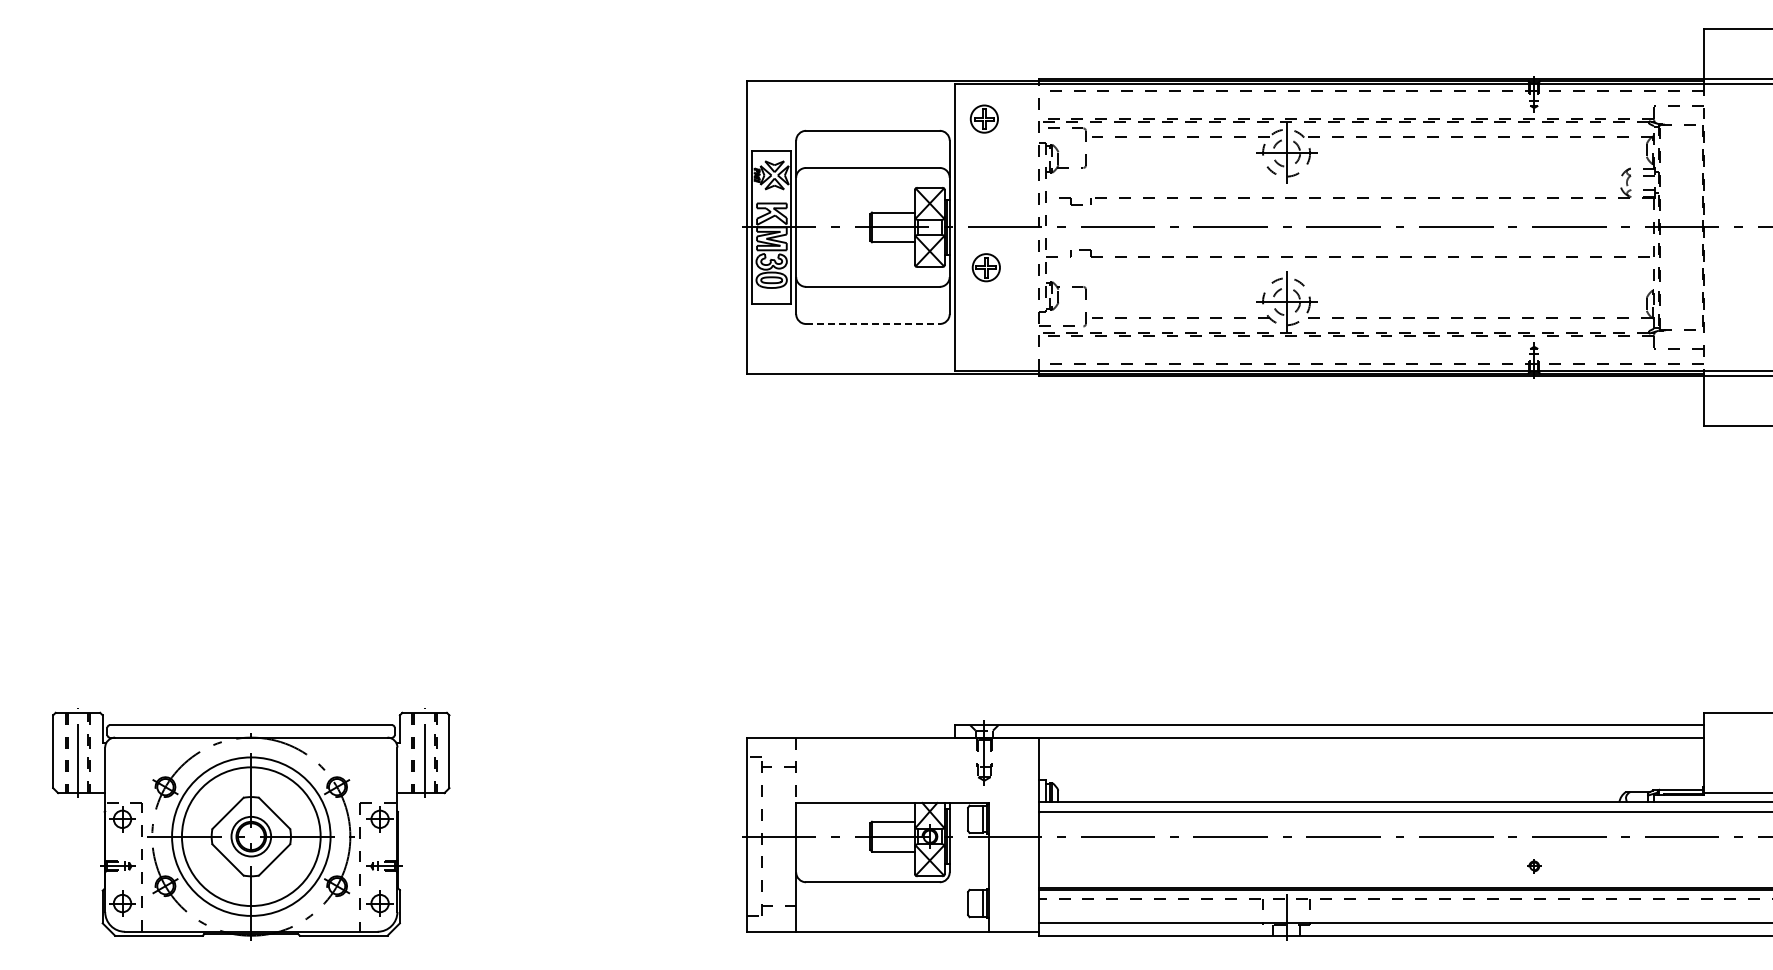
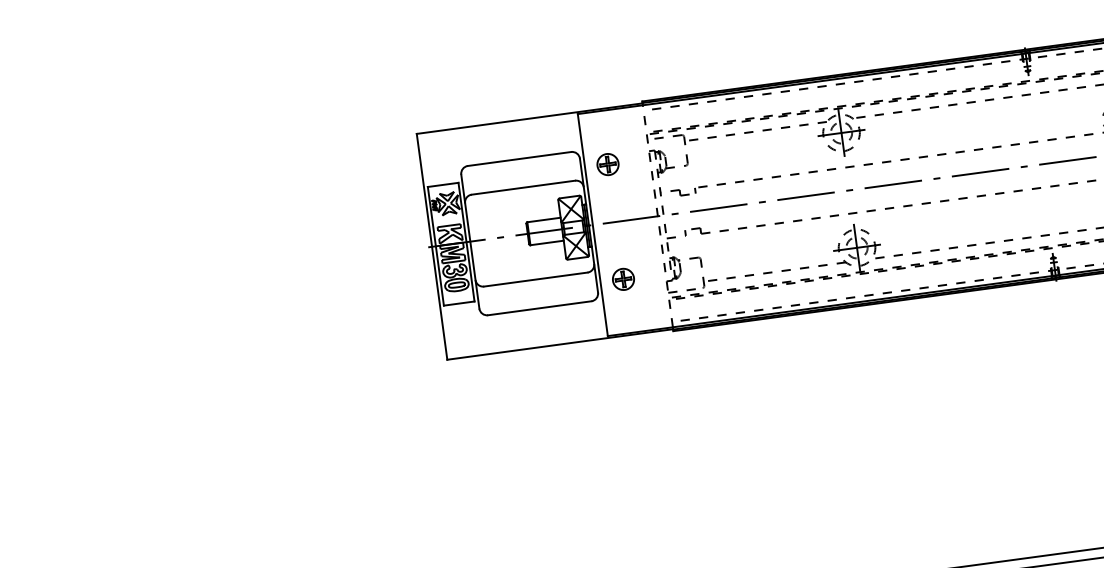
part: (983, 118) -> (607, 164), moved
part: (985, 267) -> (622, 279), moved
line: (872, 324) -> (539, 308), dashed -> solid

